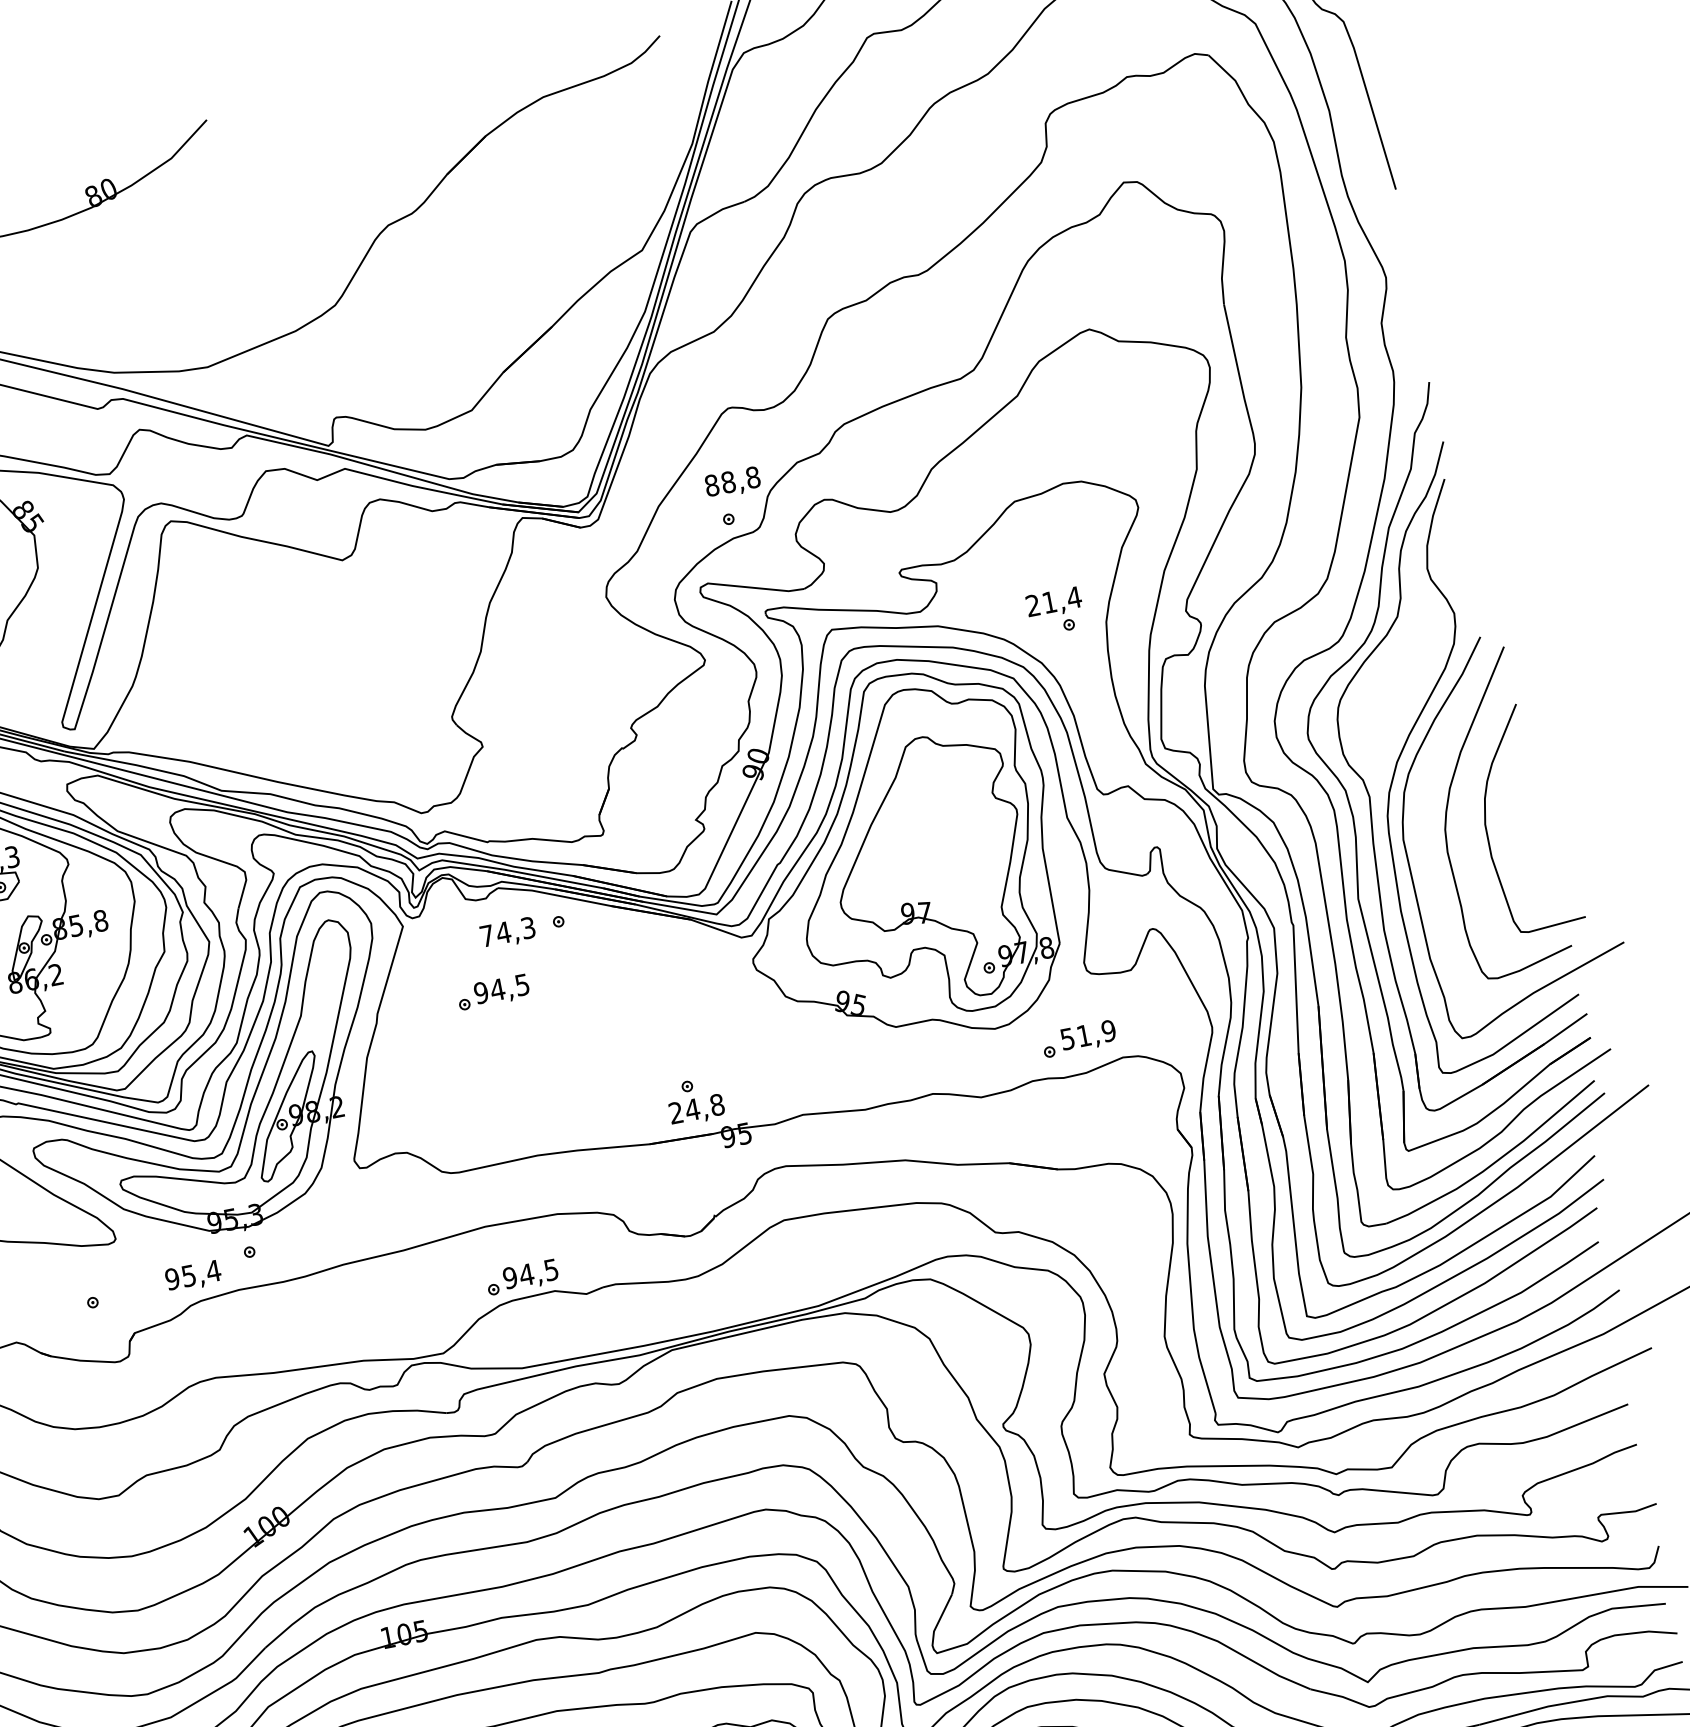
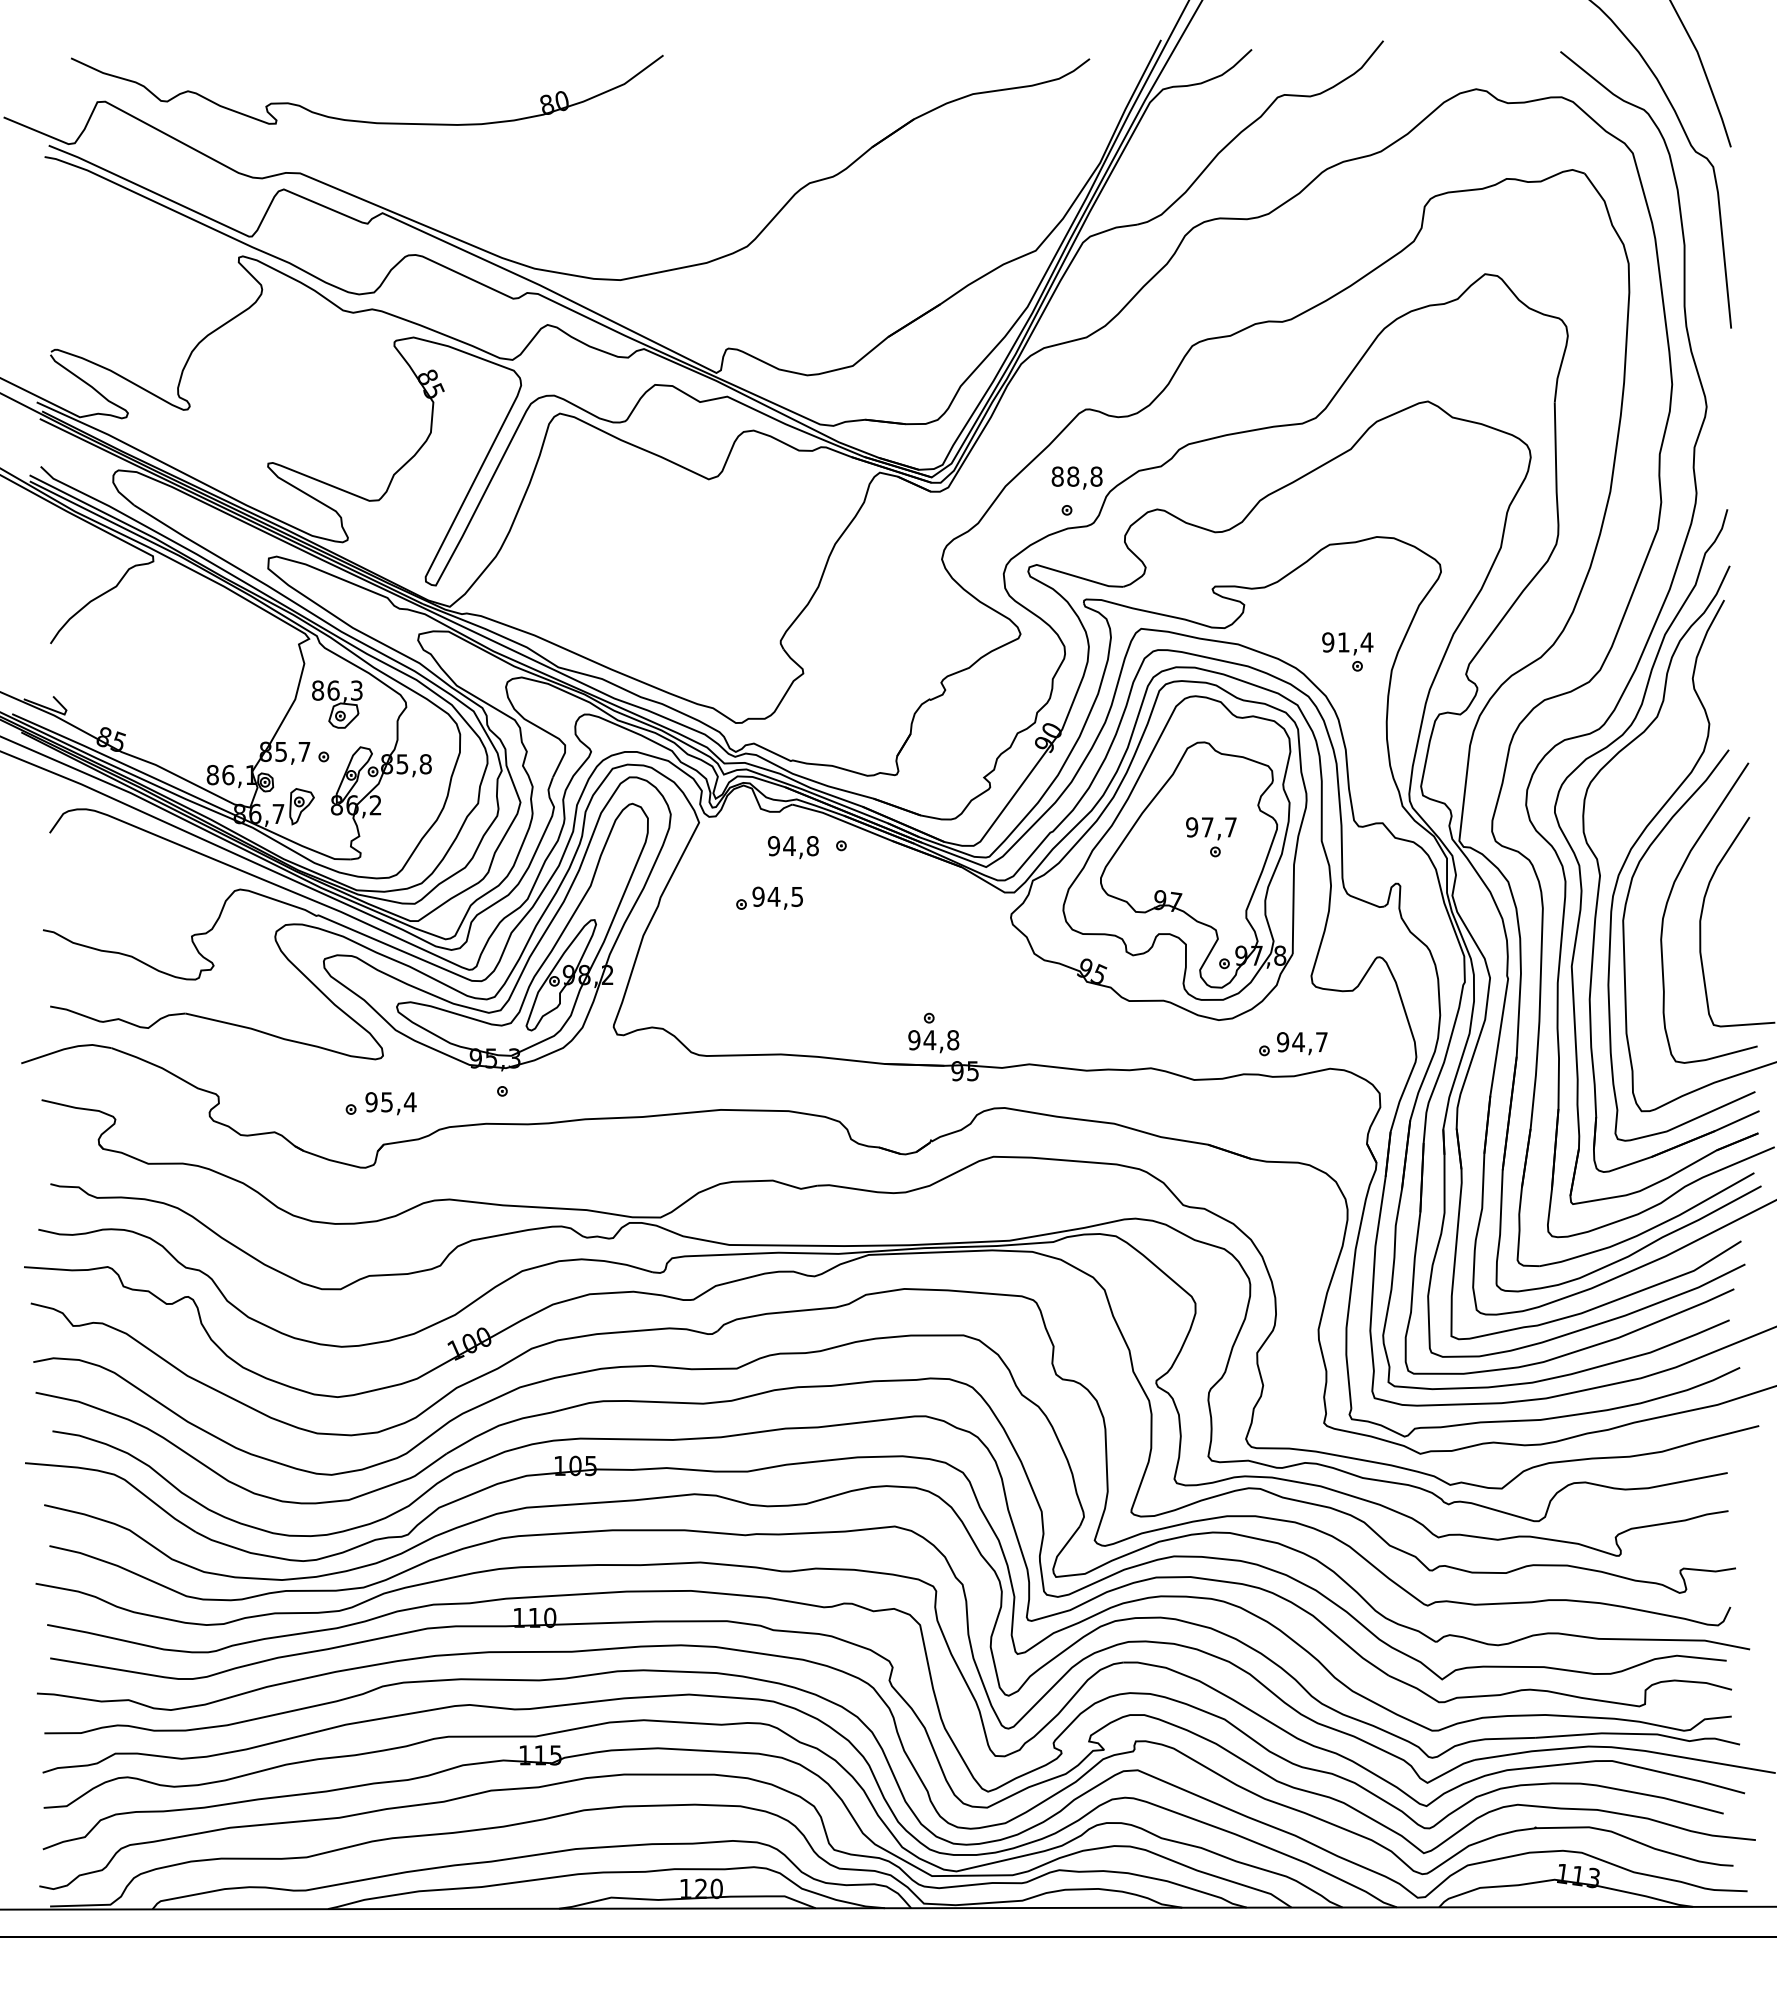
text: (1033, 605) -> (1328, 642), 21,4 -> 91,4
part: (949, 836) -> (1211, 837), added
text: (506, 932) -> (792, 846), 74,3 -> 94,8
text: (1088, 1035) -> (1302, 1042), 51,9 -> 94,7
text: (676, 1113) -> (914, 1040), 24,8 -> 94,8
text: (192, 1276) -> (390, 1103), moved
part: (521, 1276) -> (745, 1161), removed

